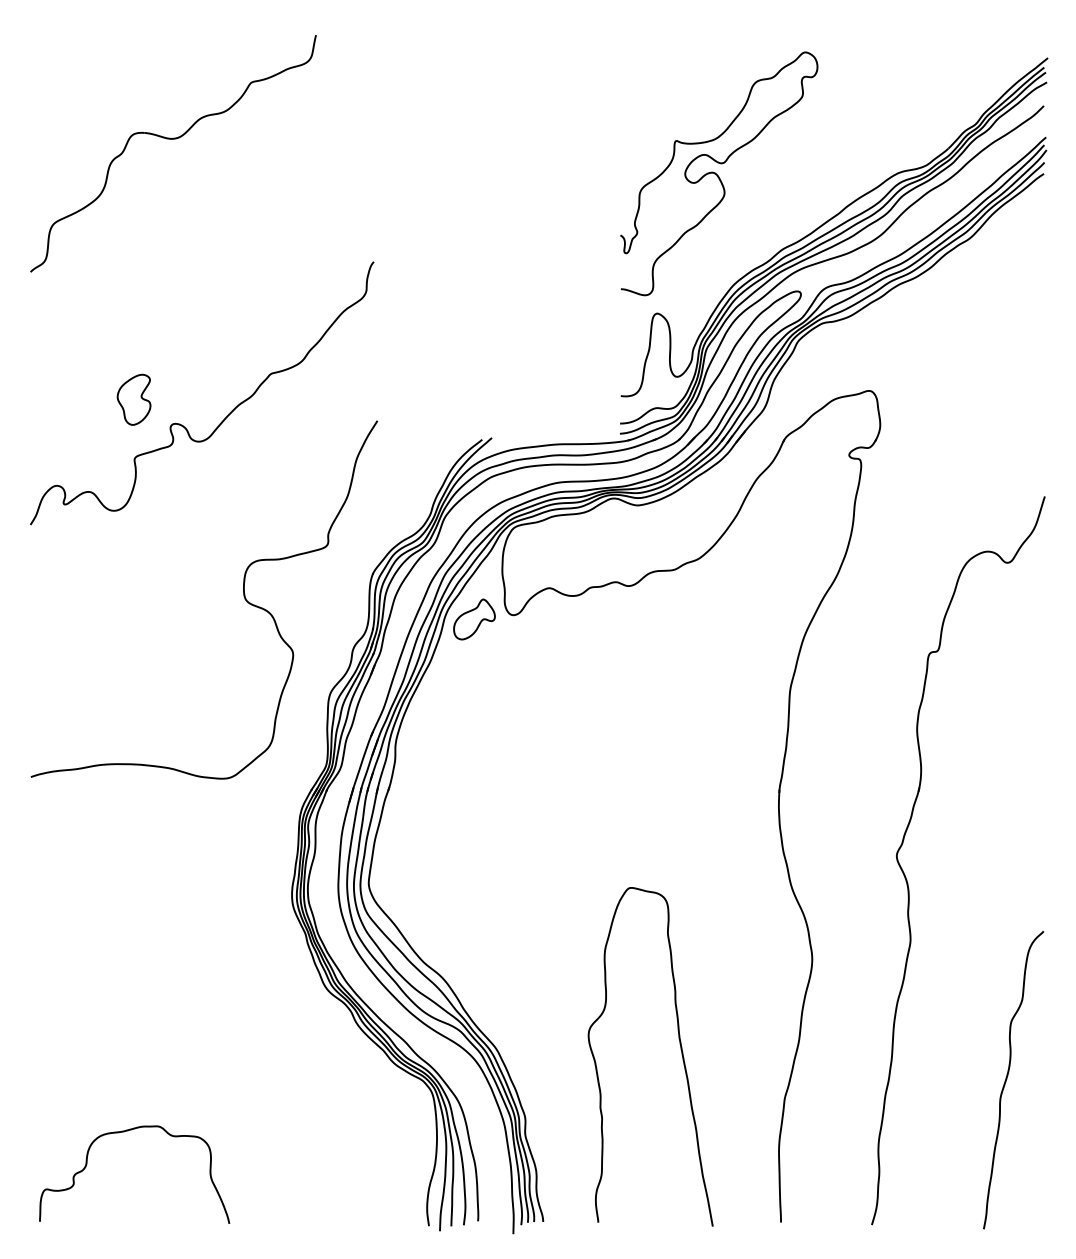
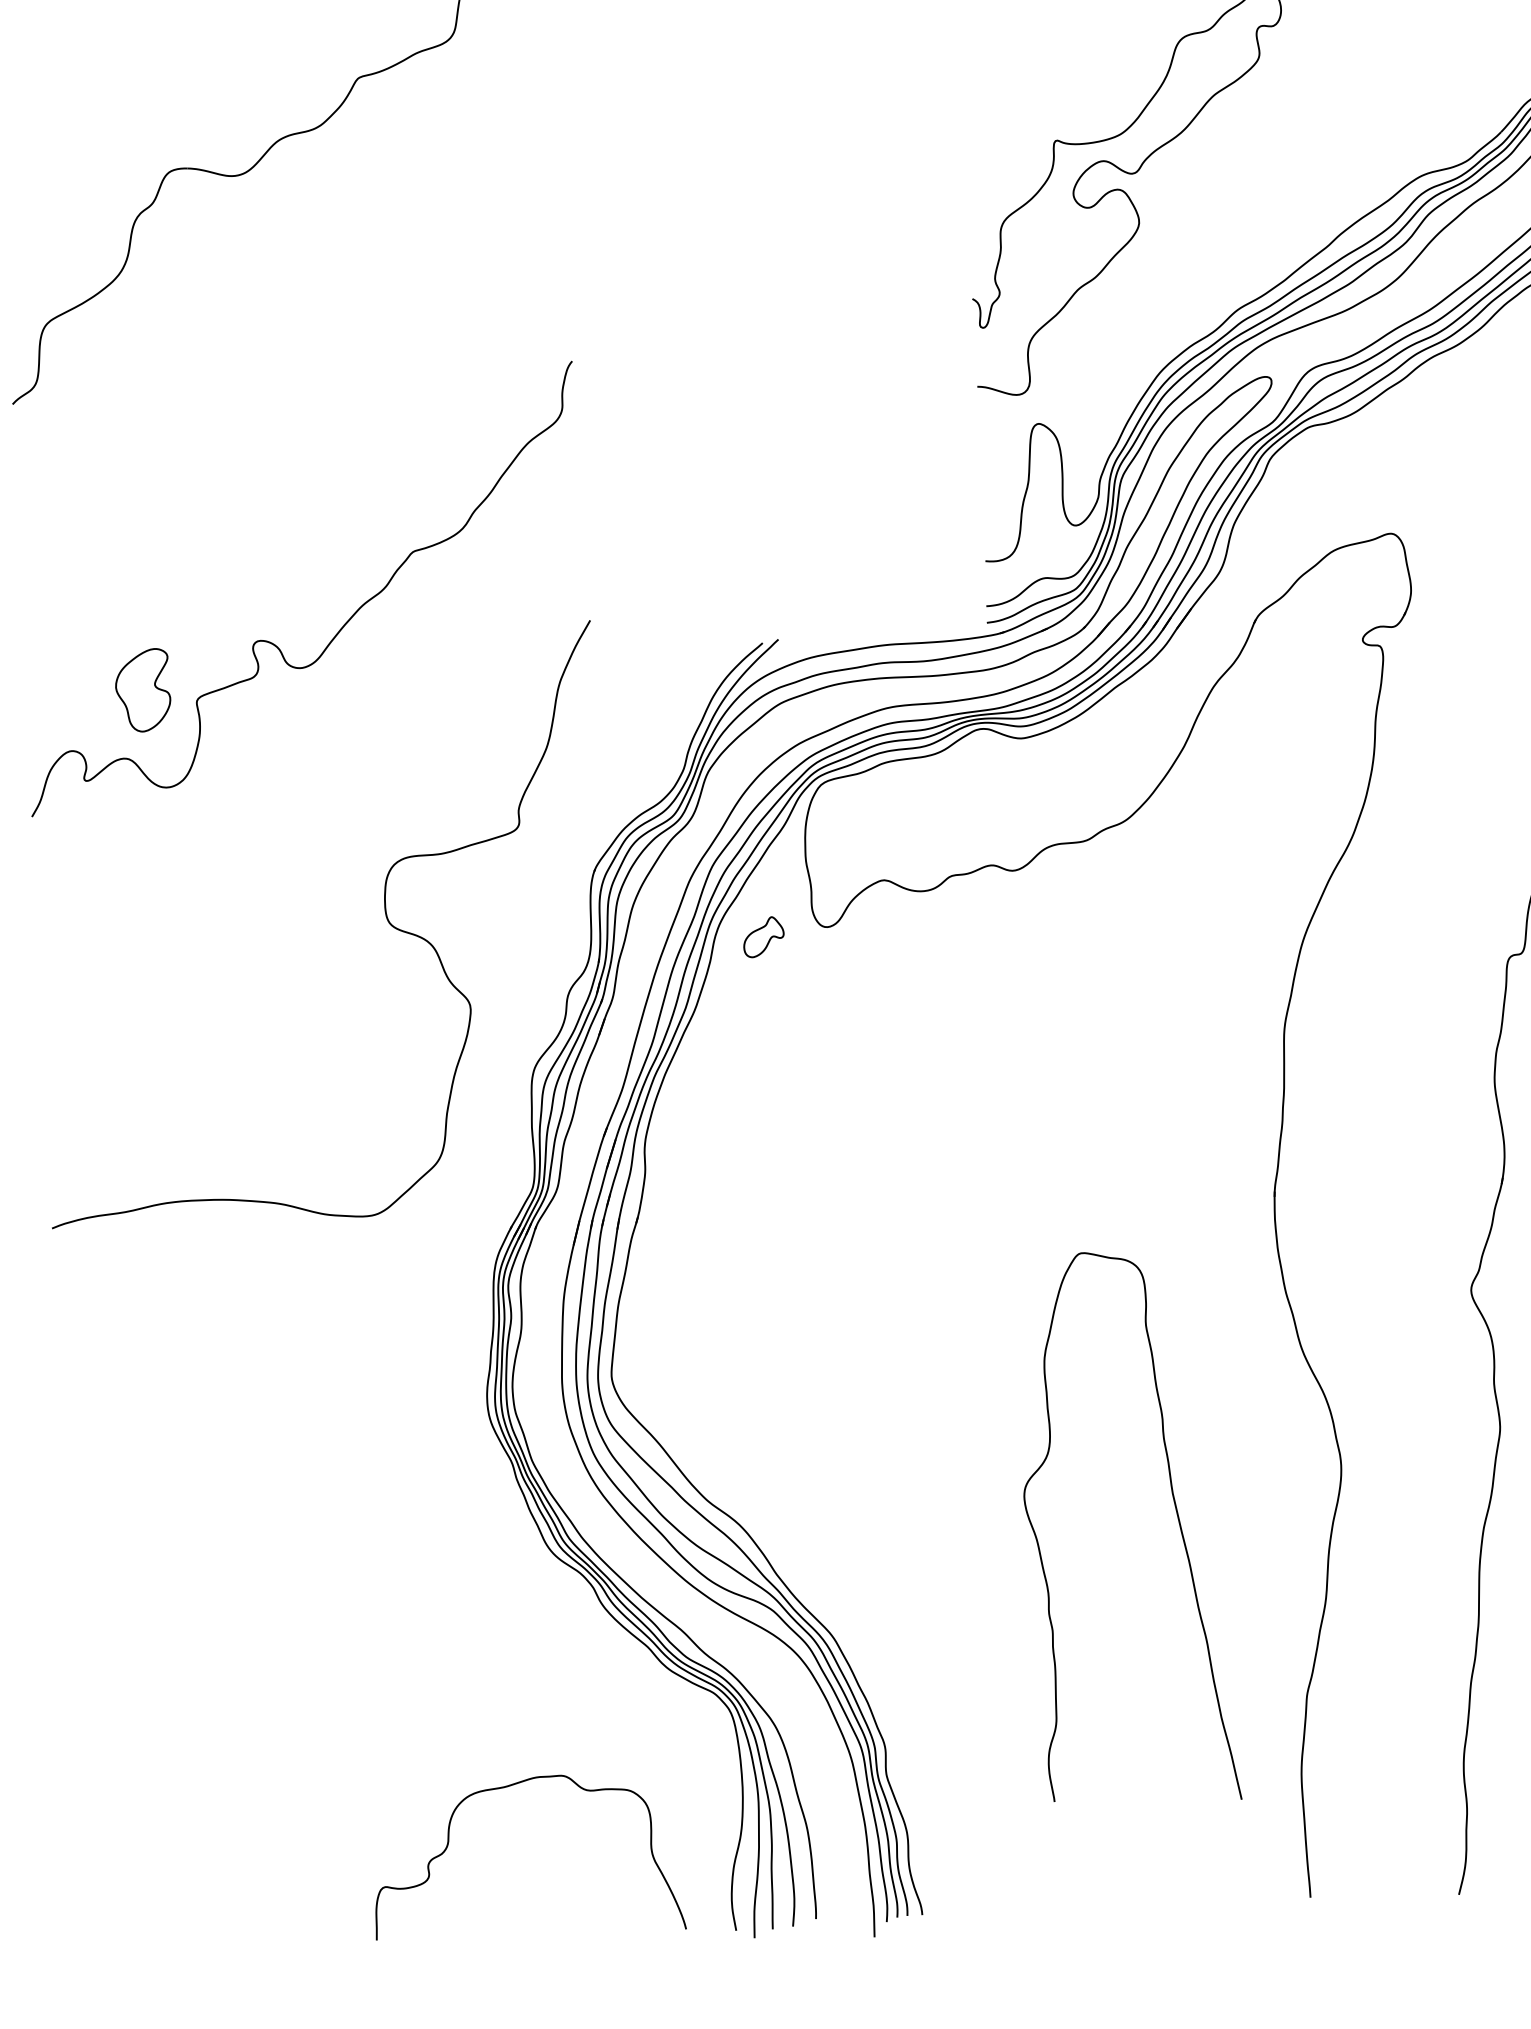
part: (133, 399) -> (142, 690), moved
part: (474, 619) -> (763, 937), size x0.6
curve: (680, 1049) -> (1175, 1513), moved
curve: (124, 1132) -> (507, 1788), moved

